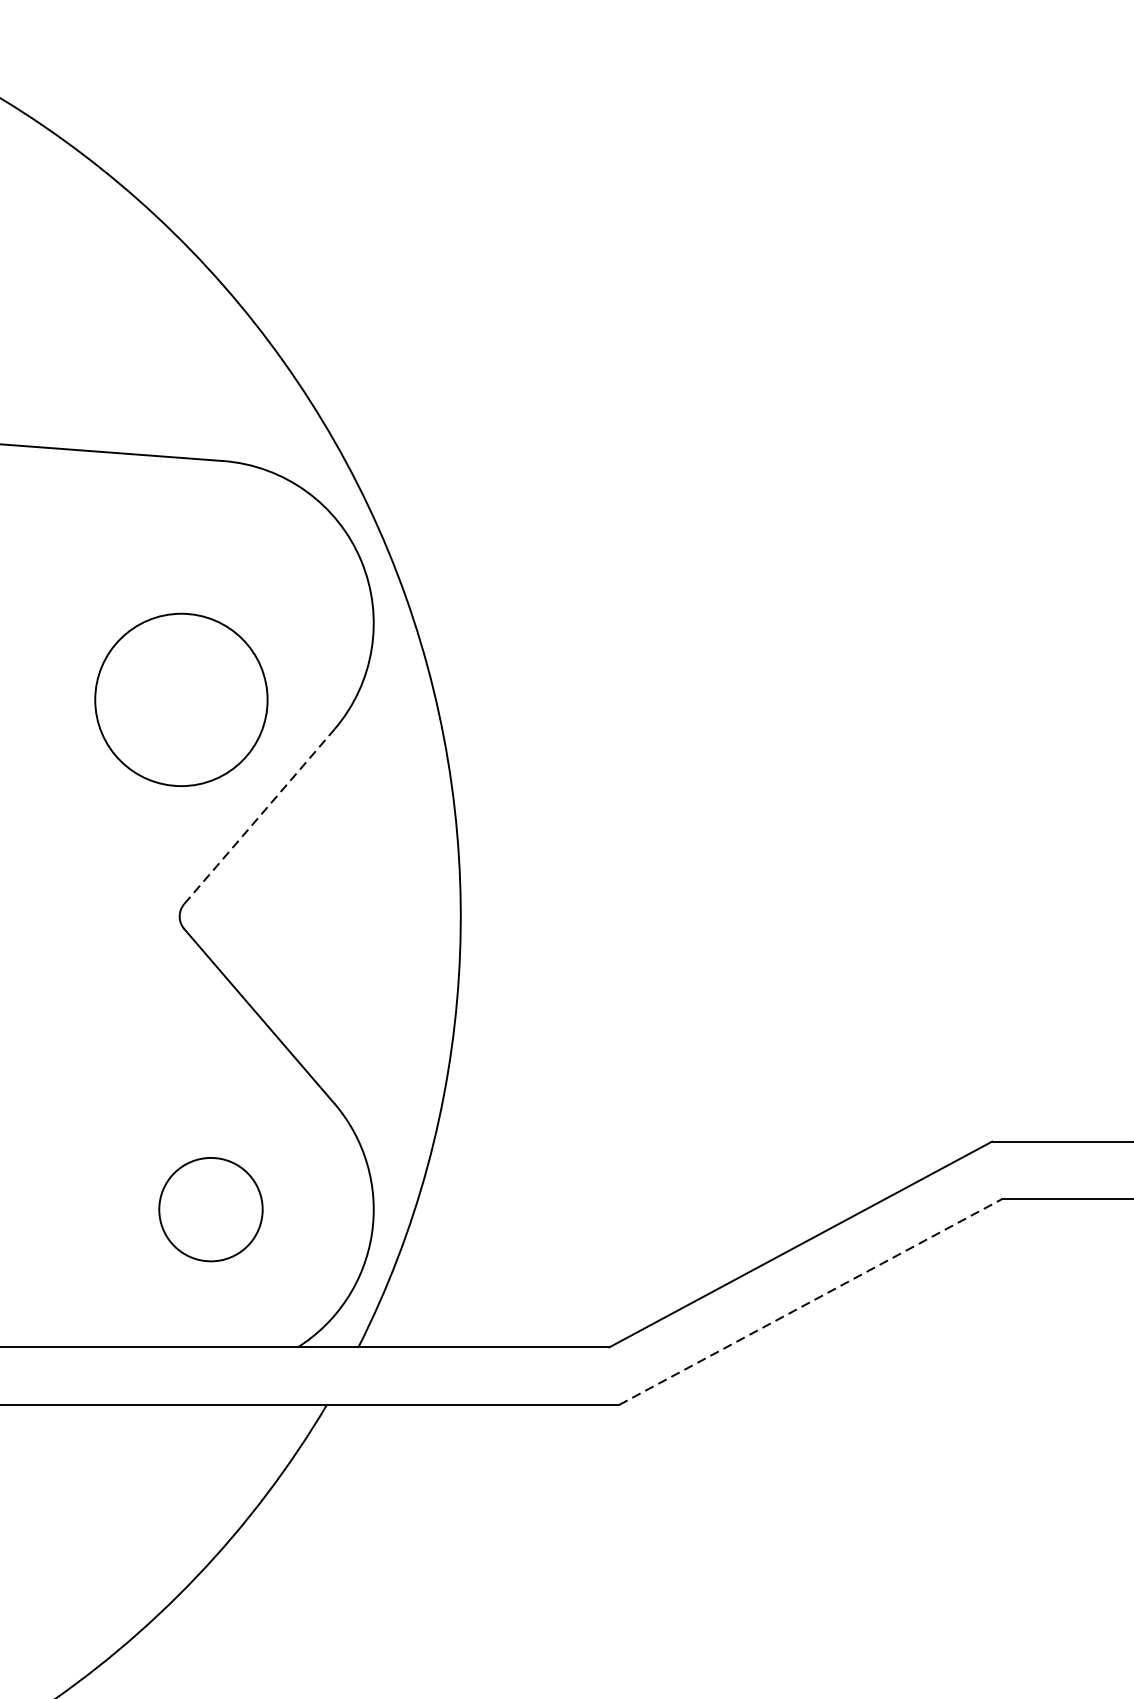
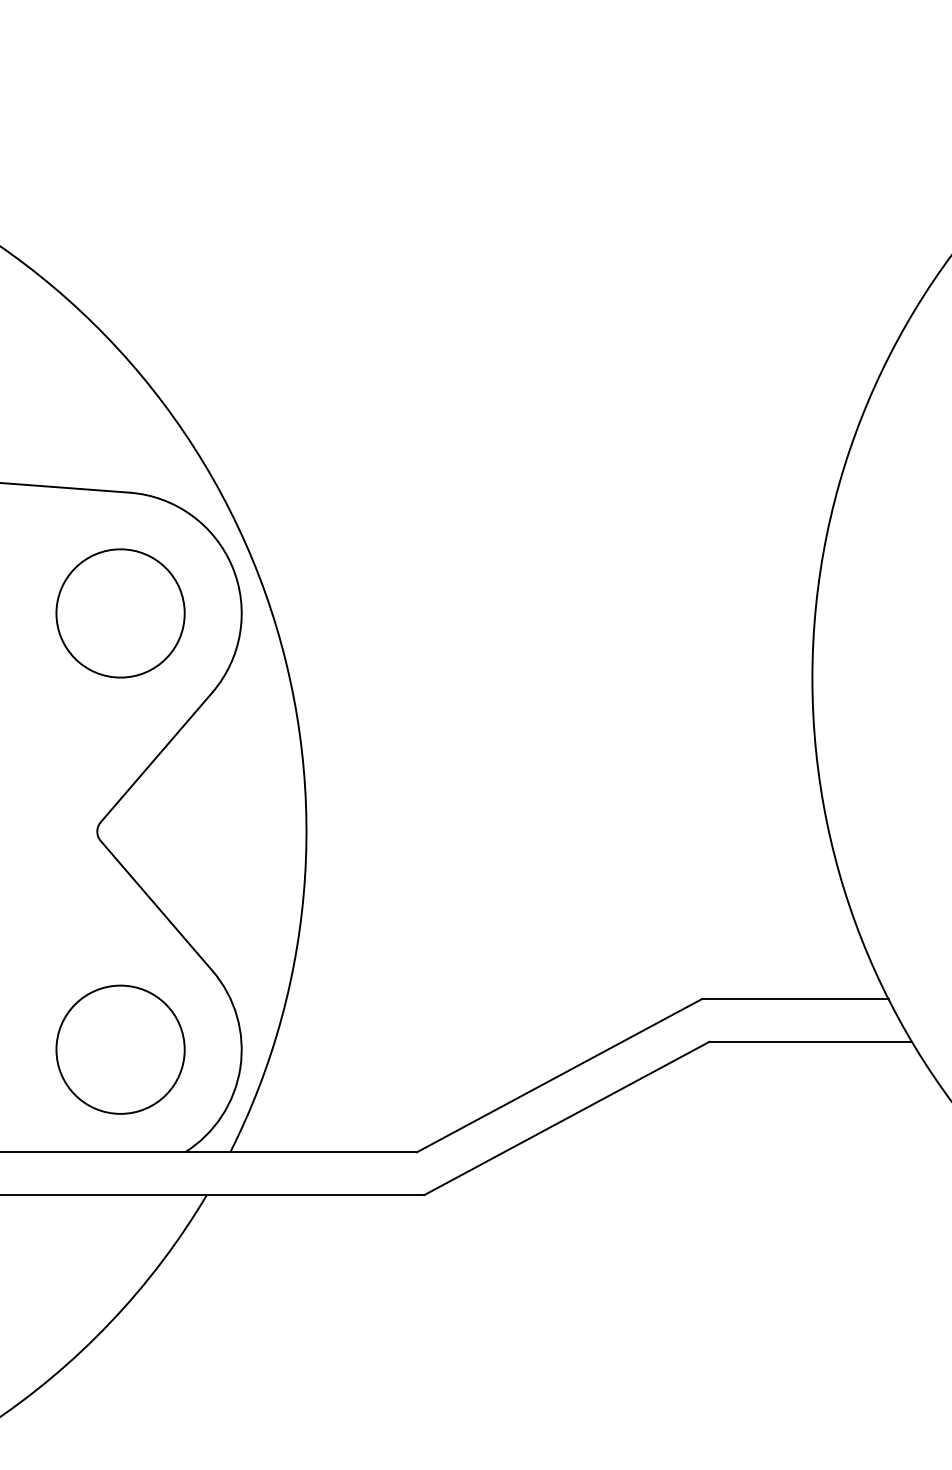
circle: (181, 699) -> (120, 613), moved
line: (259, 816) -> (156, 757), dashed -> solid
circle: (210, 1209) -> (120, 1049), size x1.67
line: (810, 1302) -> (566, 1118), dashed -> solid

